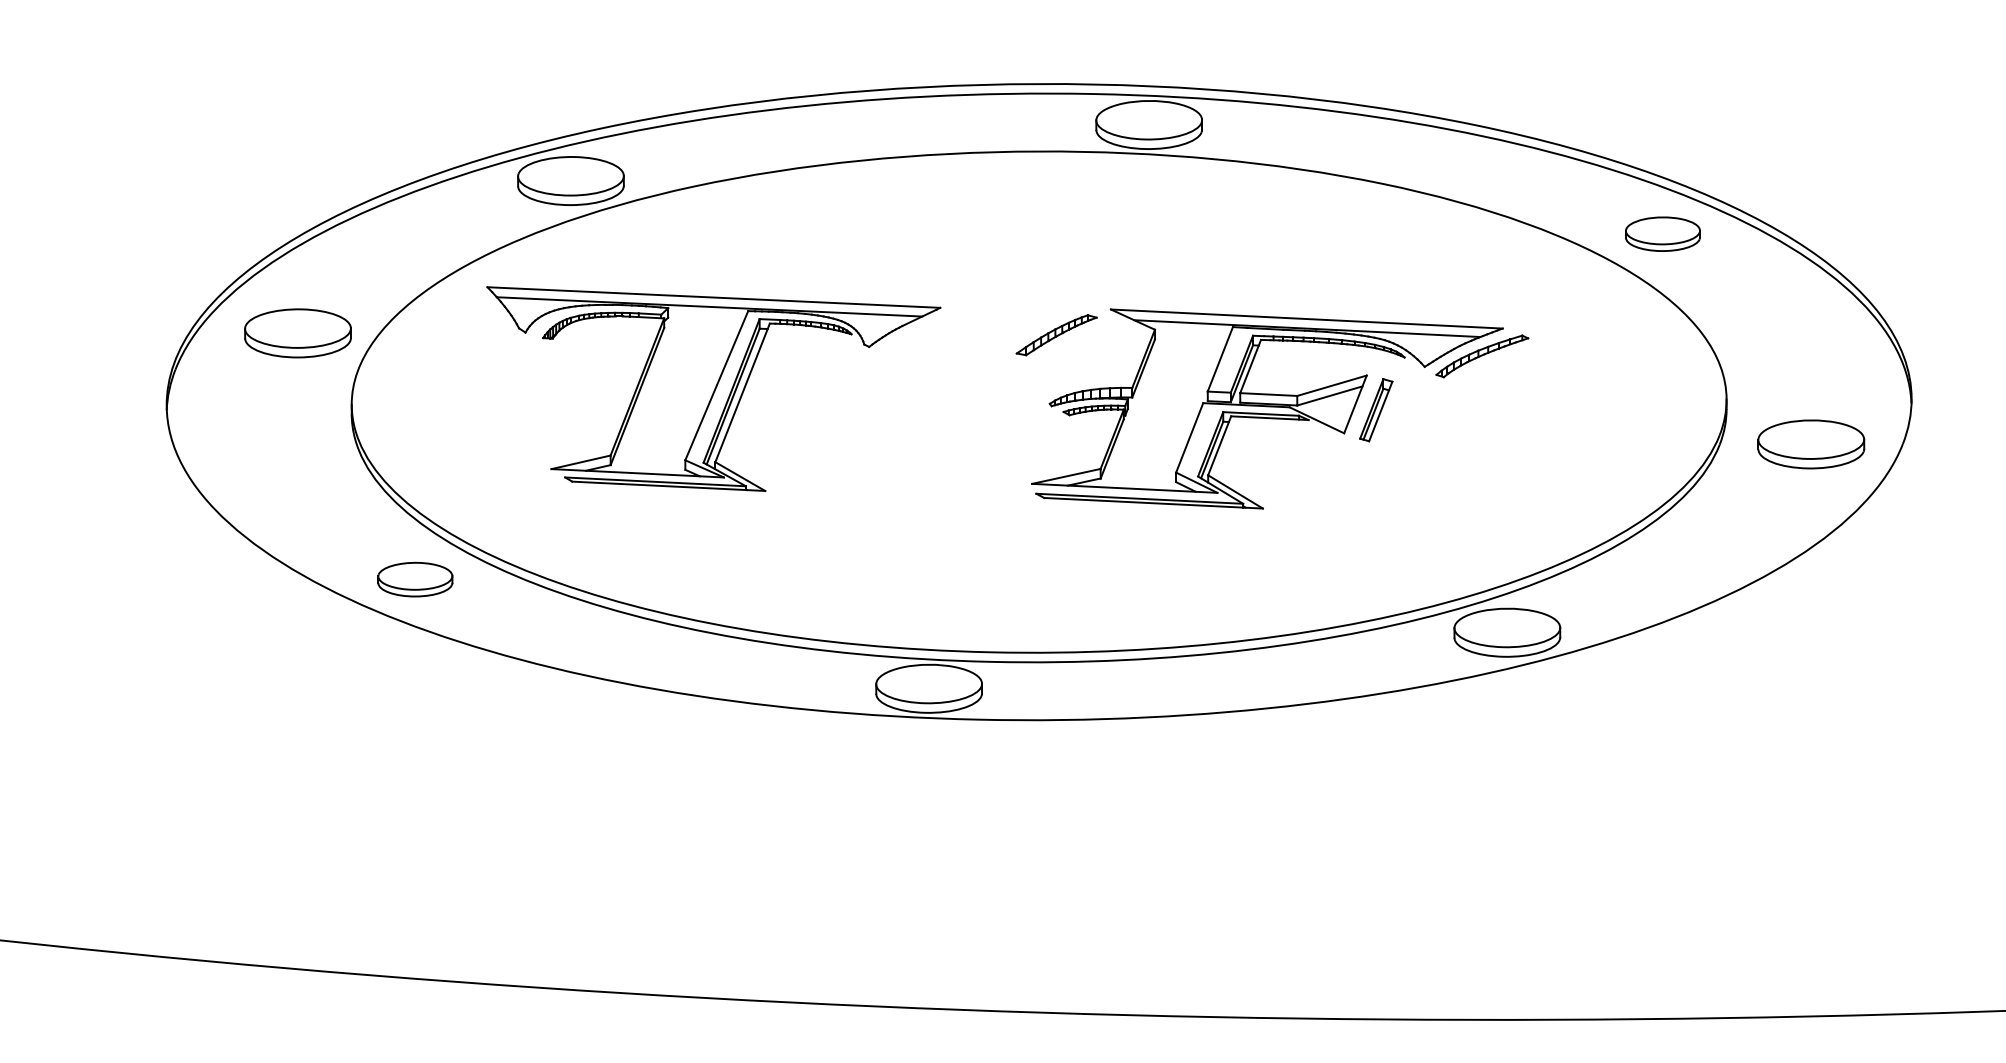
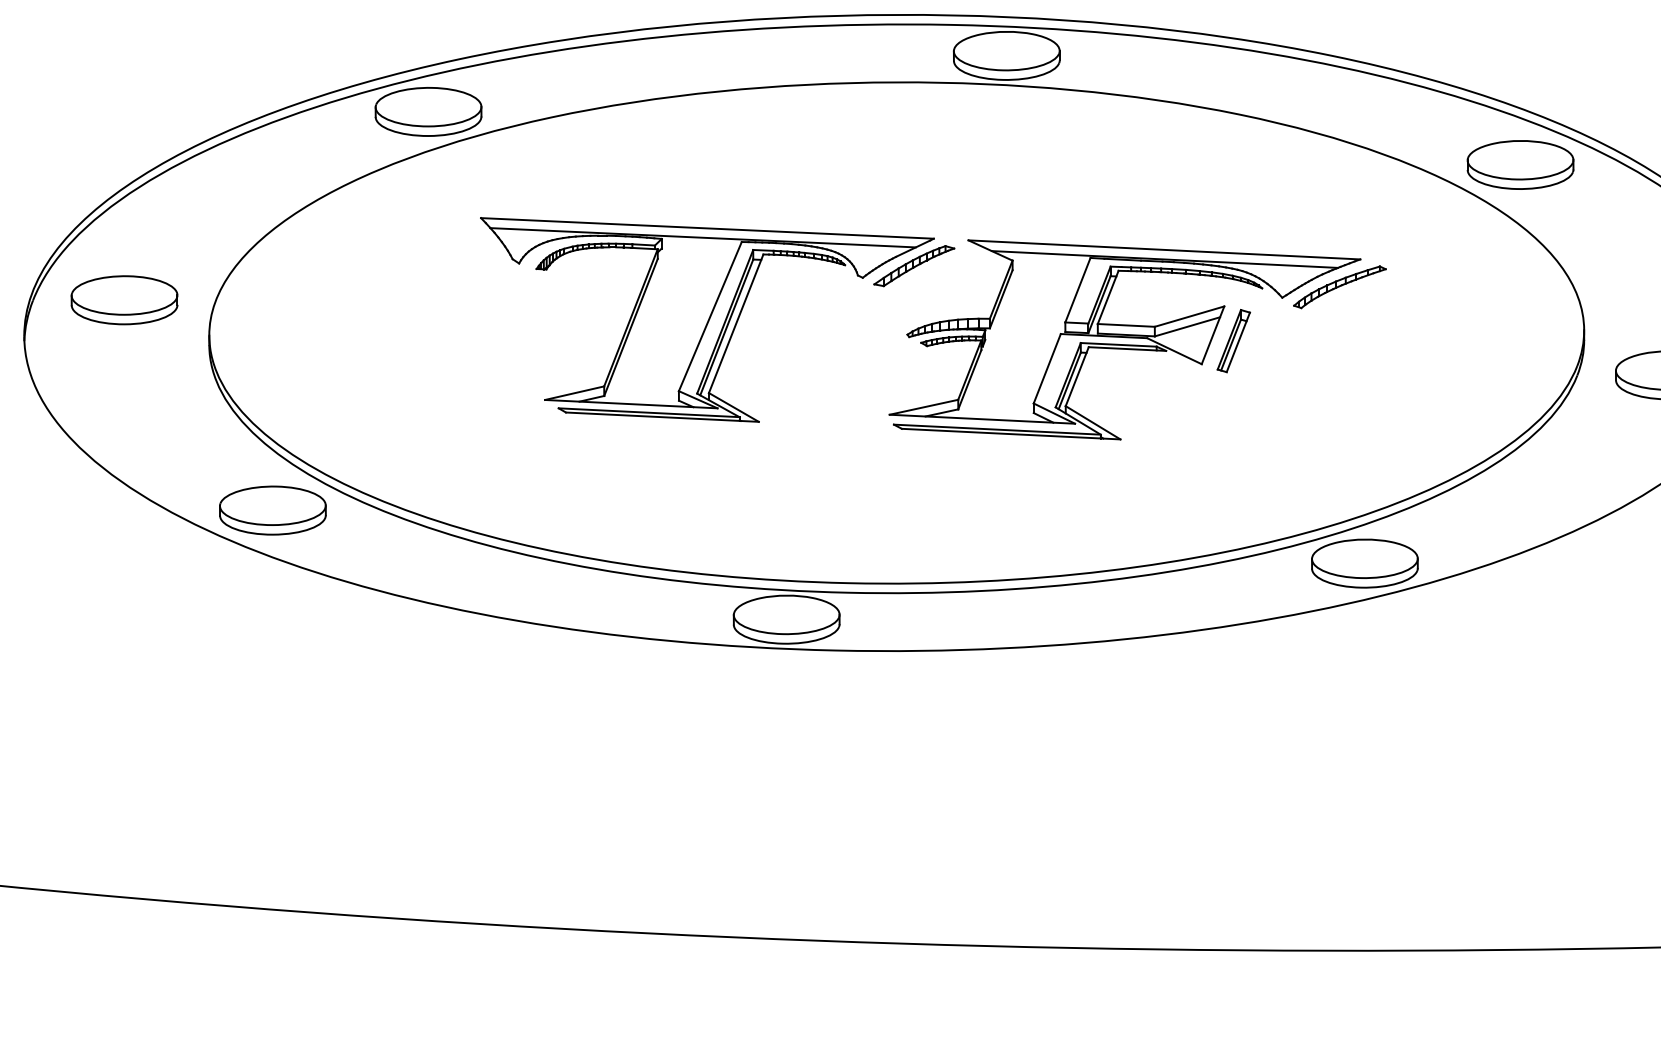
part: (1662, 234) -> (1520, 165), size x1.43
part: (297, 333) -> (124, 300), moved
part: (713, 388) -> (707, 319), moved
part: (415, 579) -> (273, 510), size x1.43

